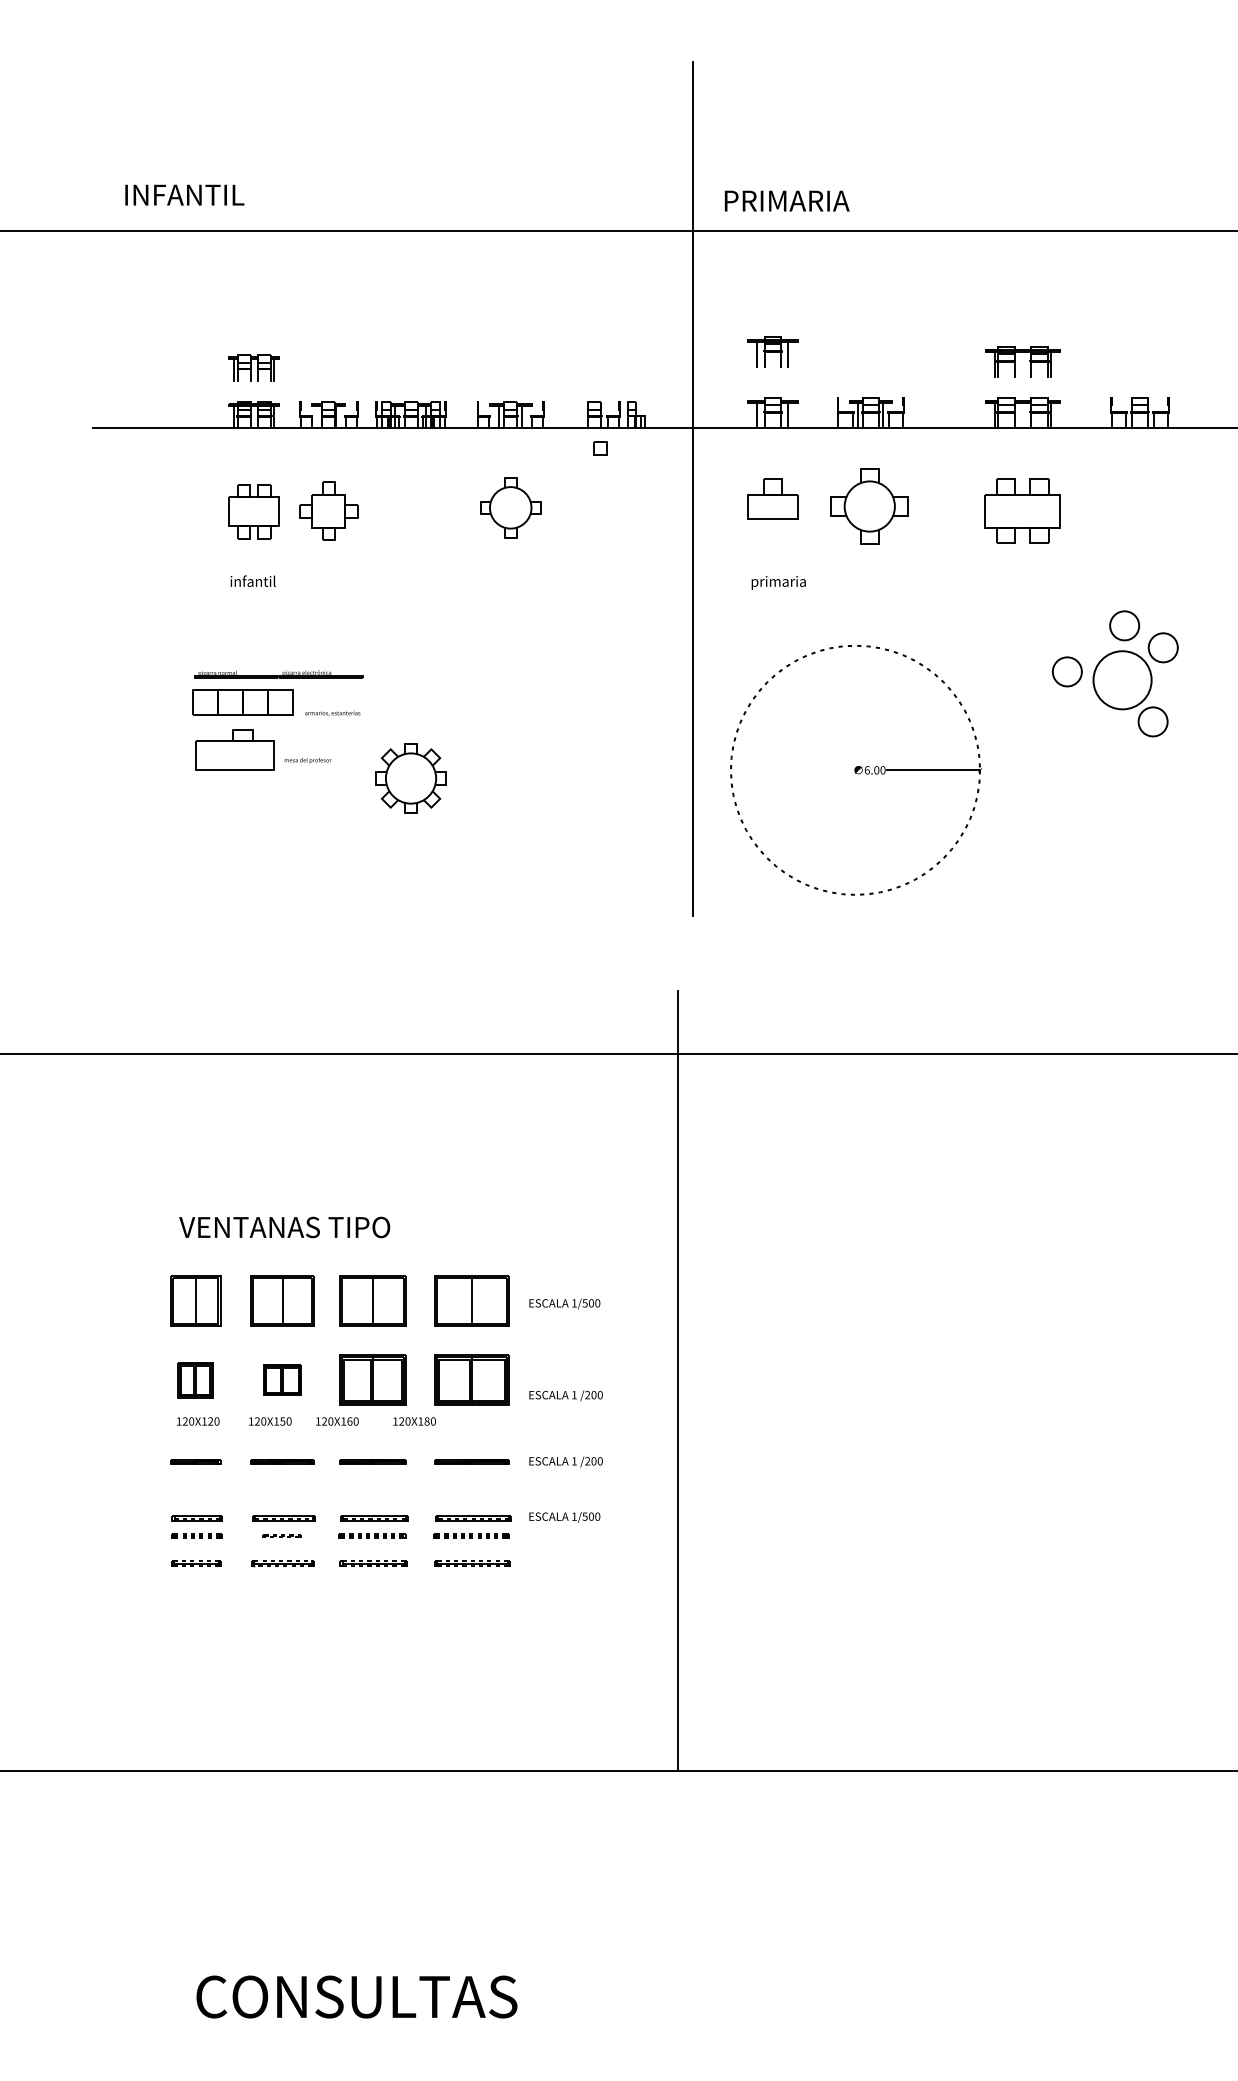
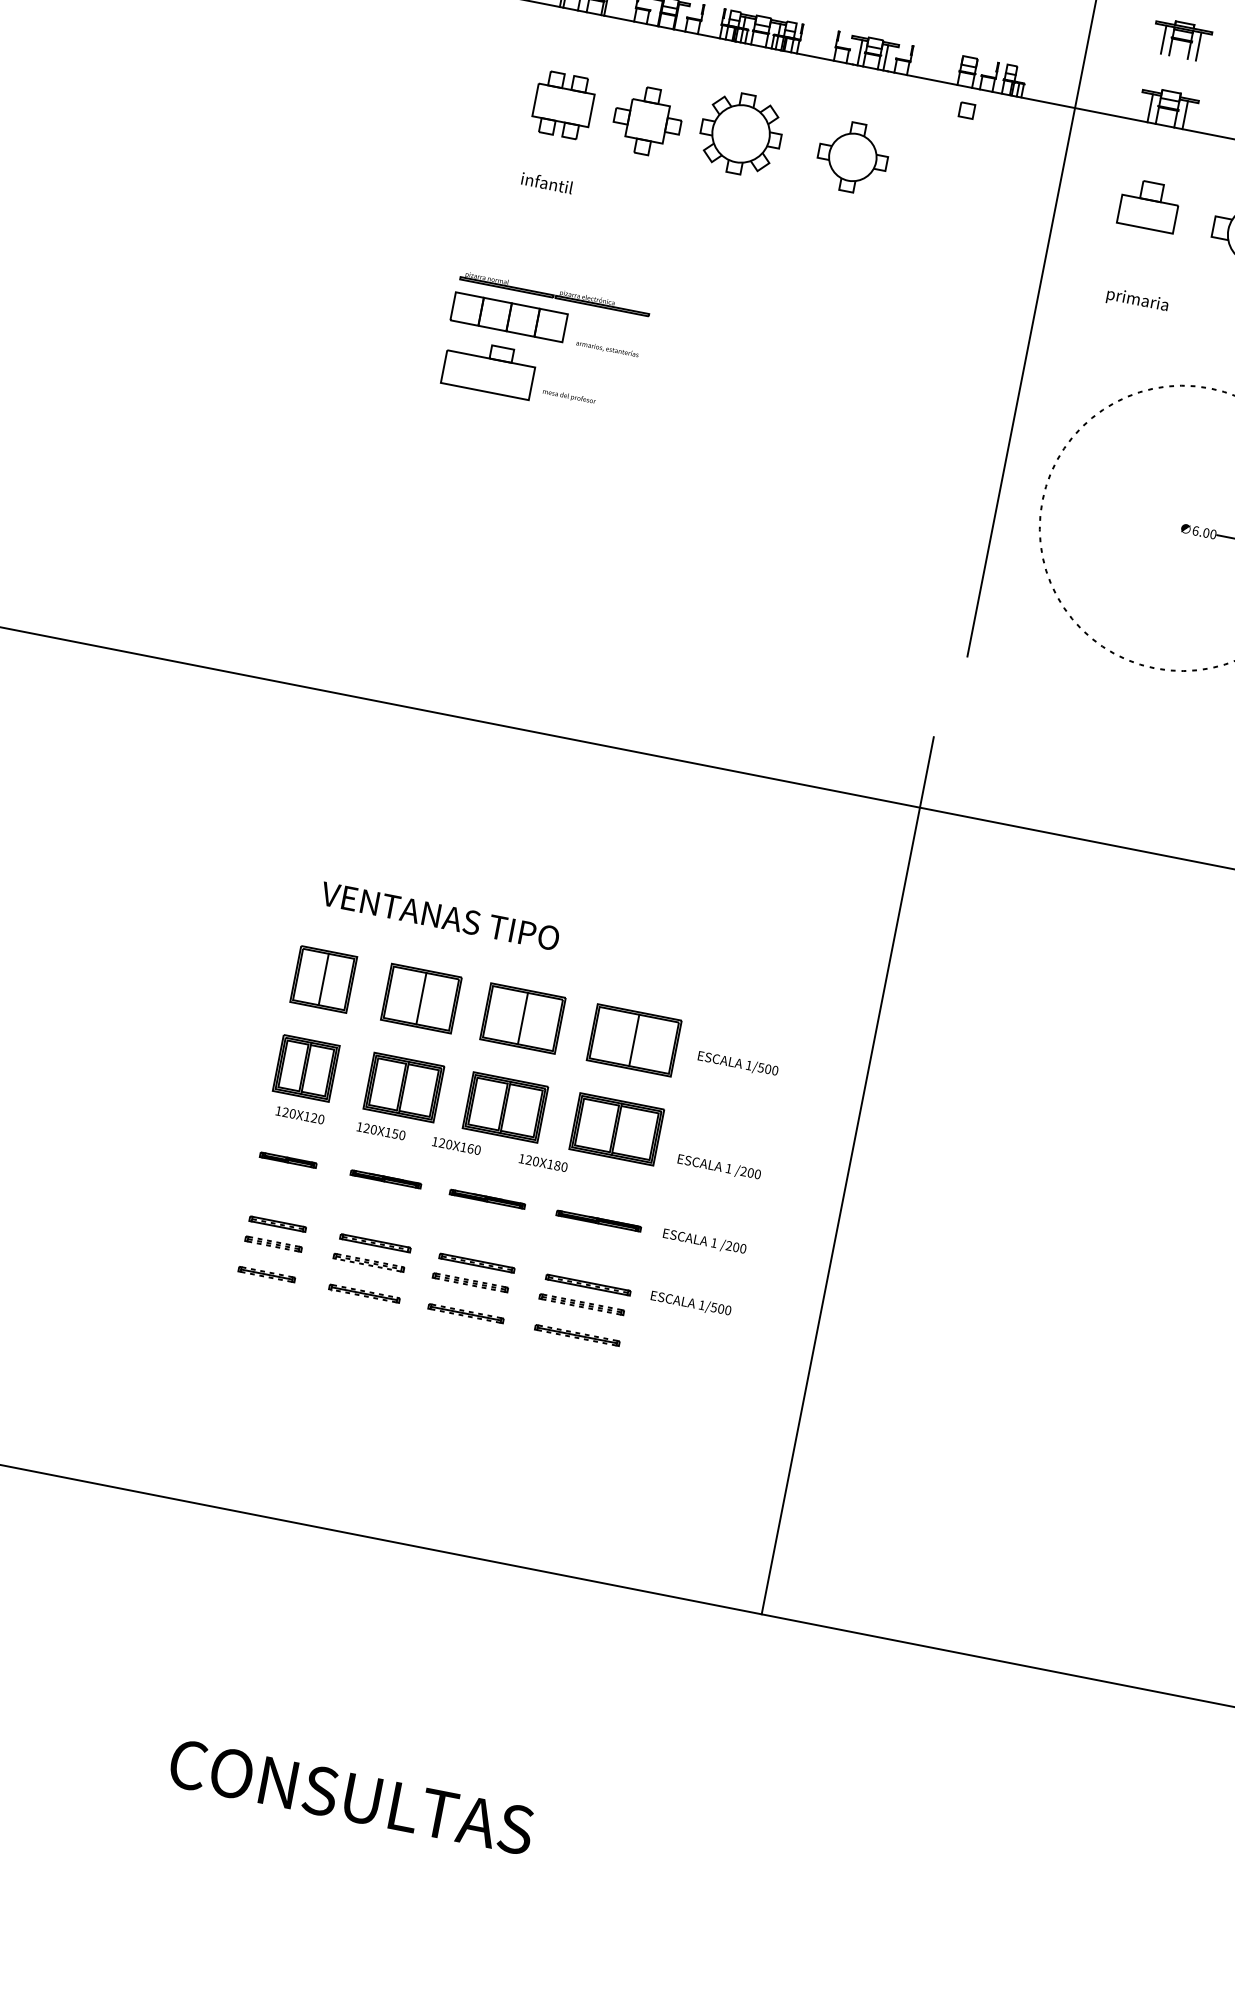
part: (410, 778) -> (740, 133), moved
part: (195, 1379) -> (306, 1067), size x1.43
part: (282, 1379) -> (404, 1086), size x1.67
part: (281, 1535) -> (368, 1261), size x1.67

